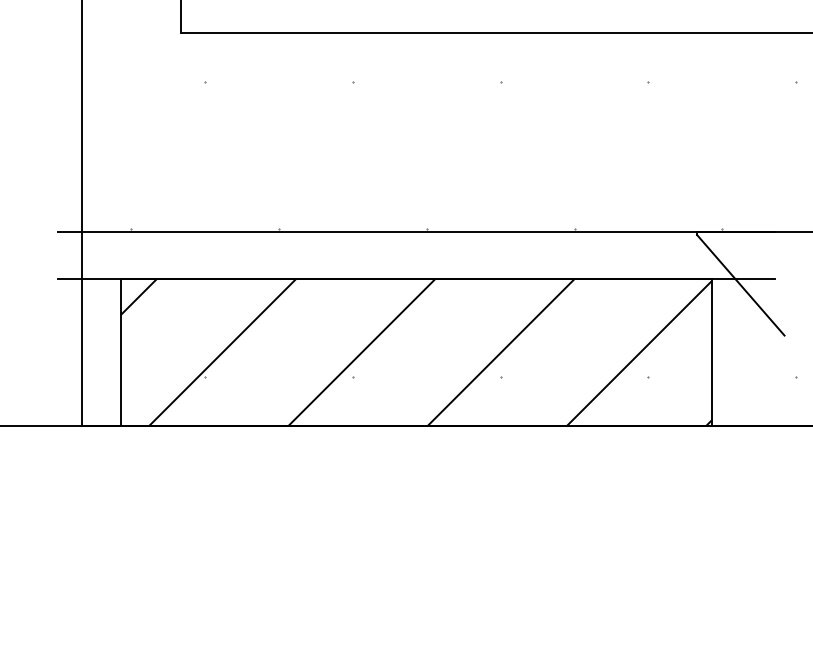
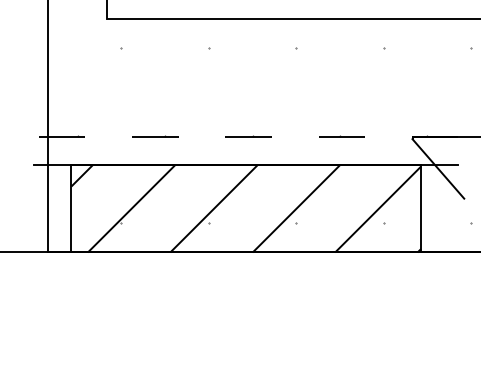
line: (414, 232) -> (245, 137), solid -> dashed

